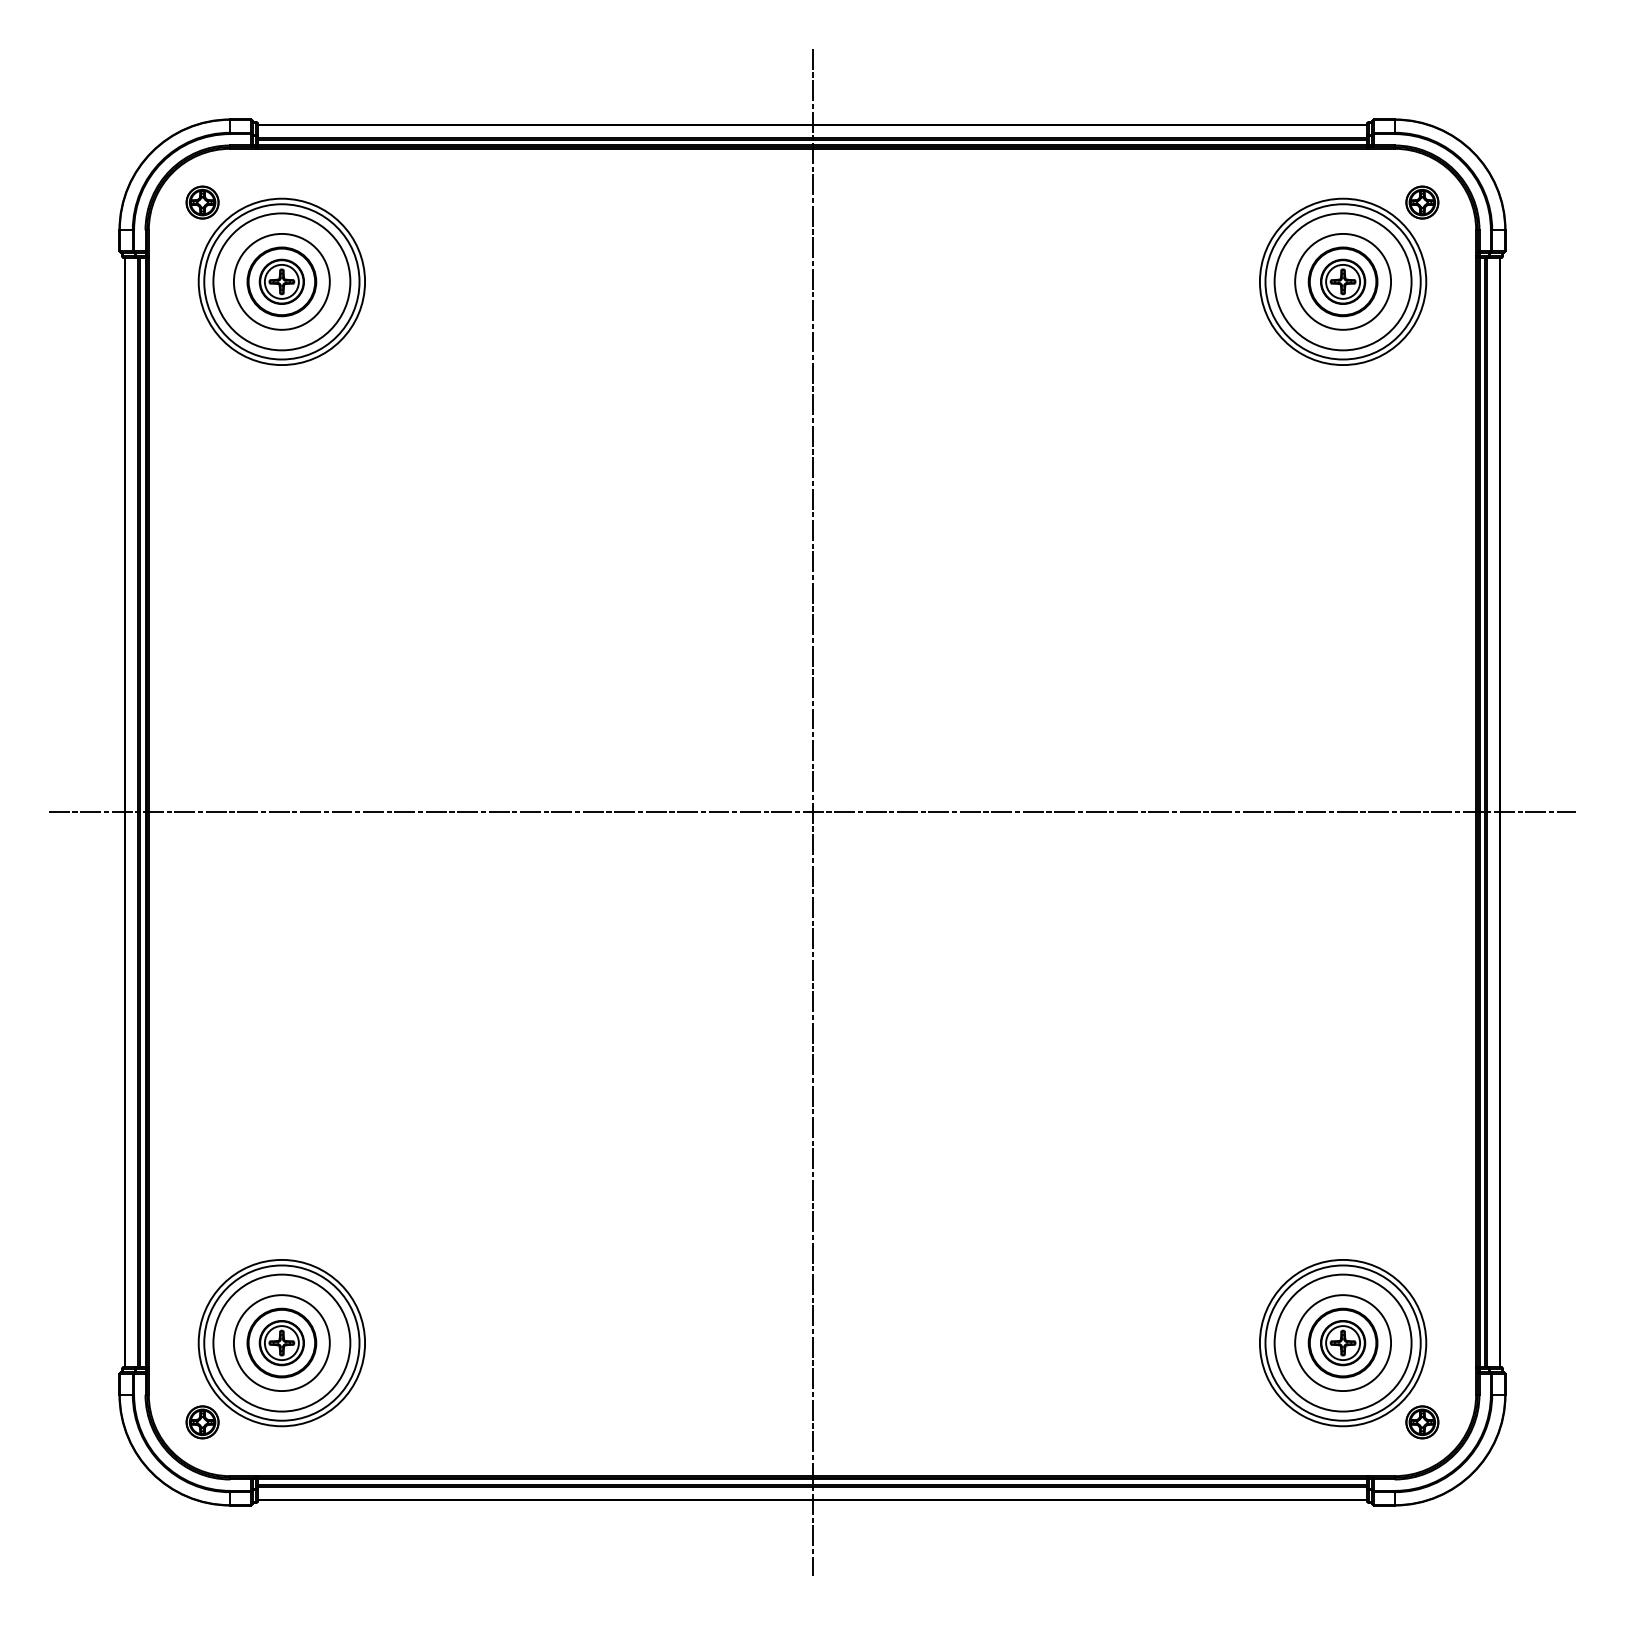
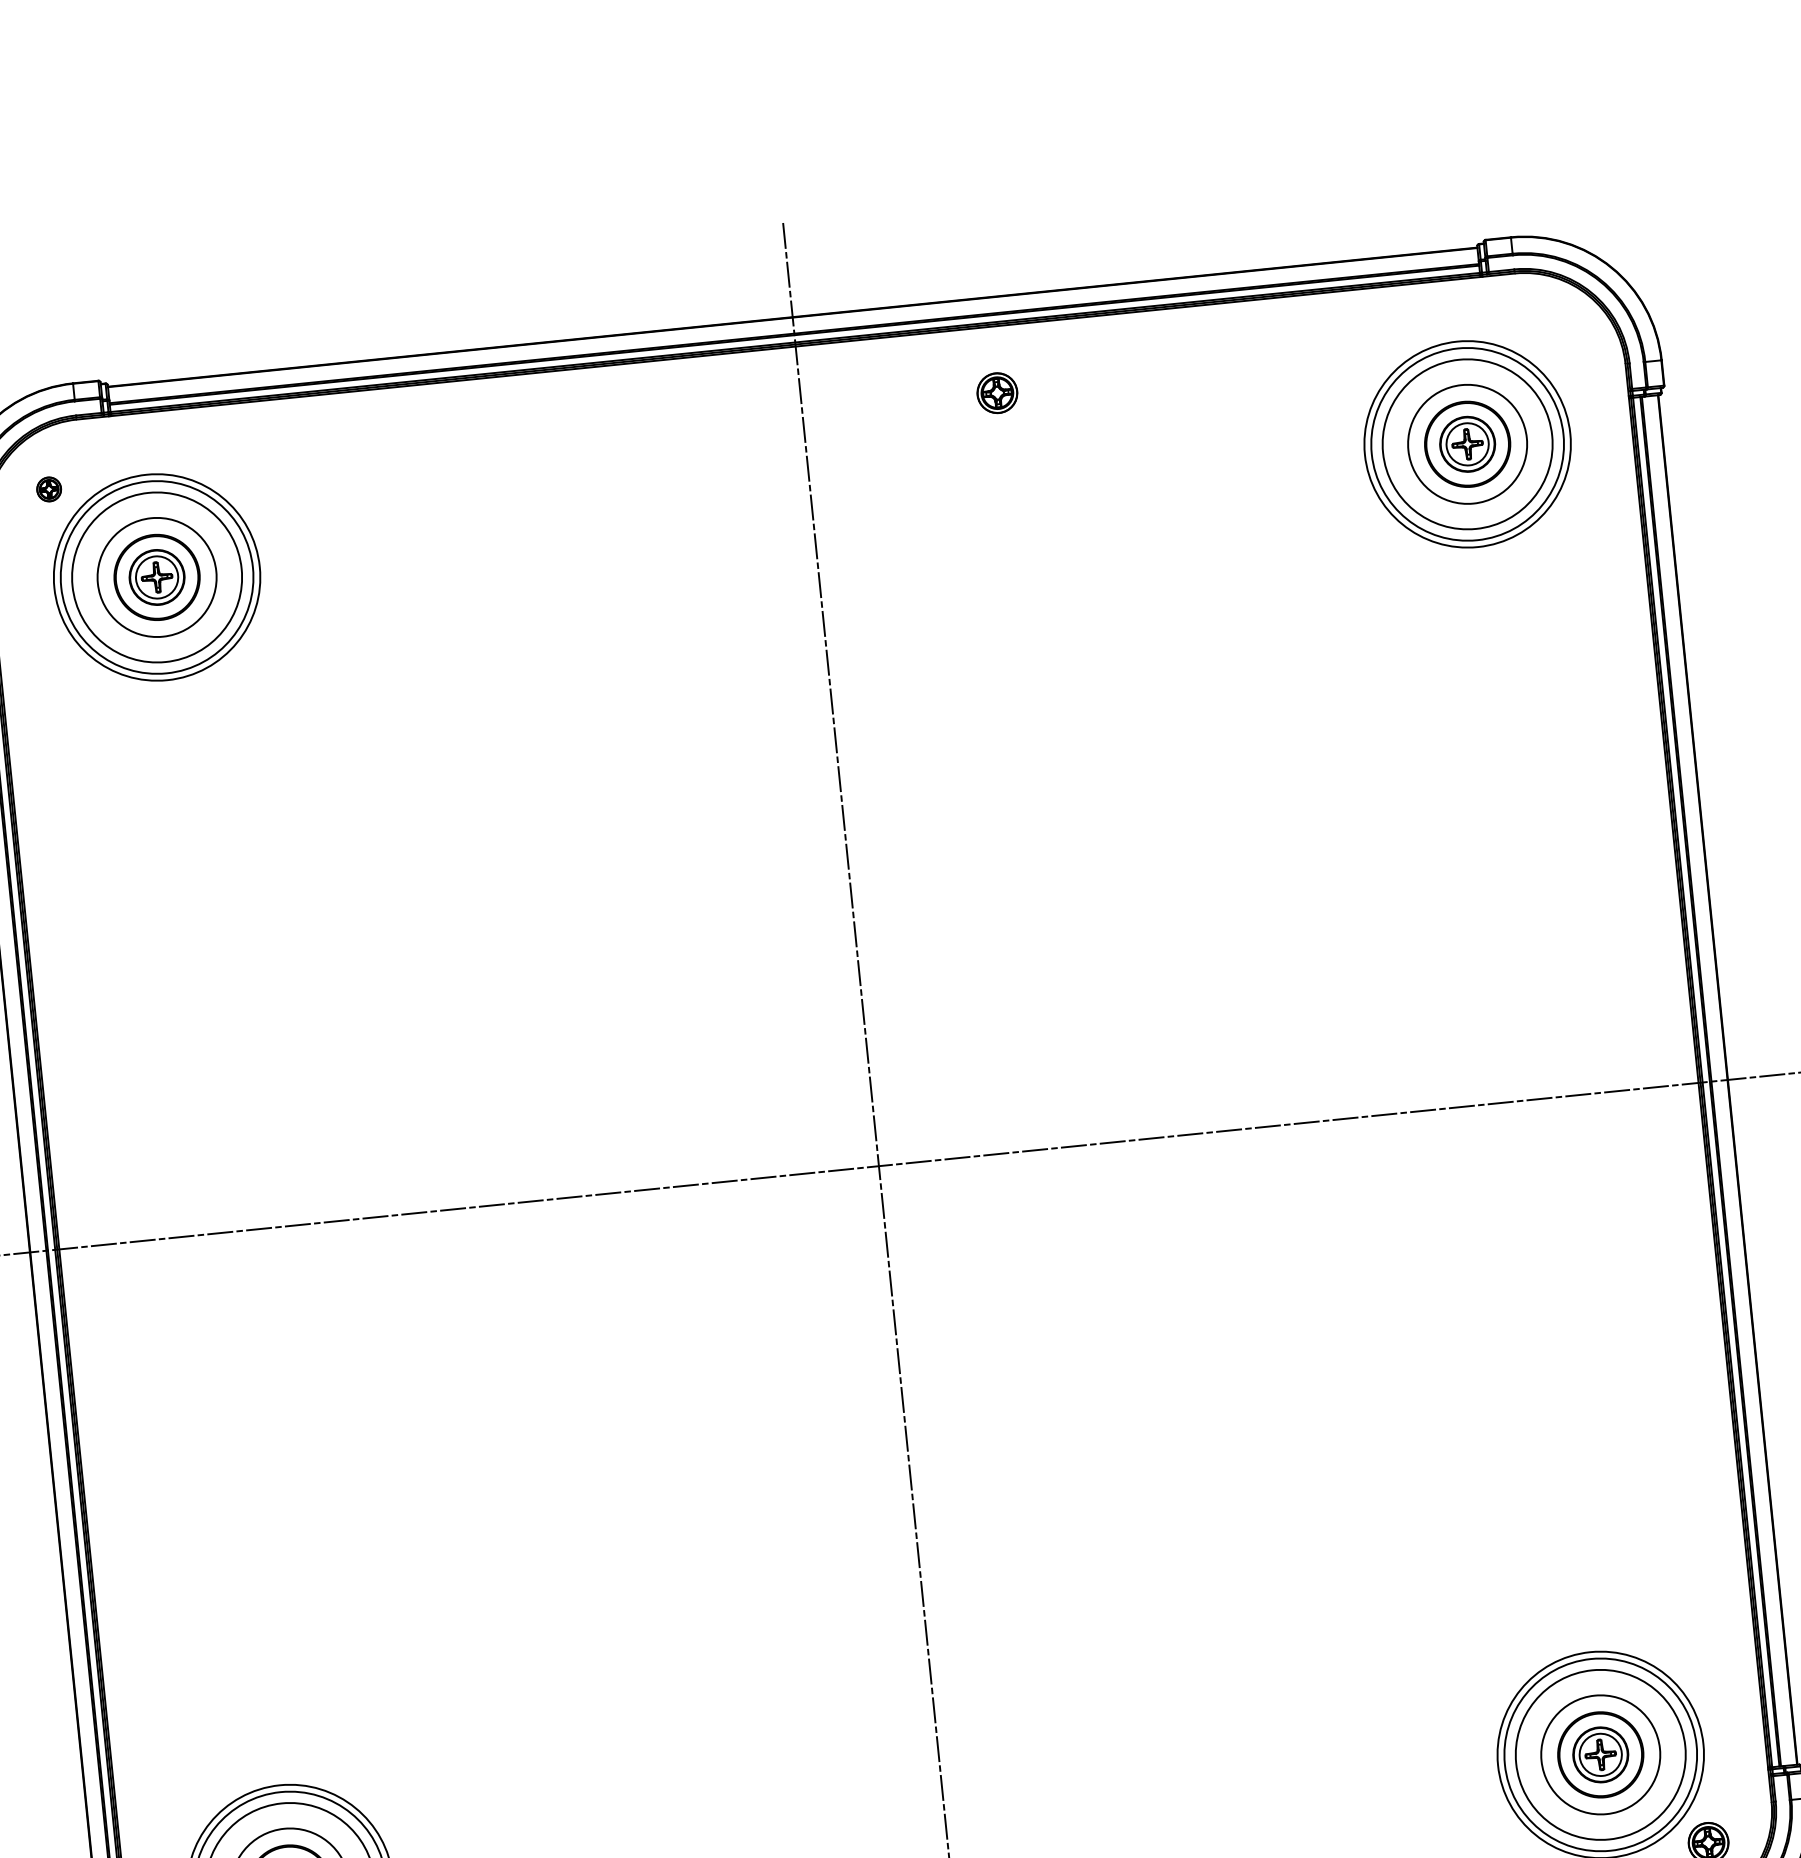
part: (202, 202) -> (49, 489), size x0.6
part: (1422, 202) -> (997, 393), moved

